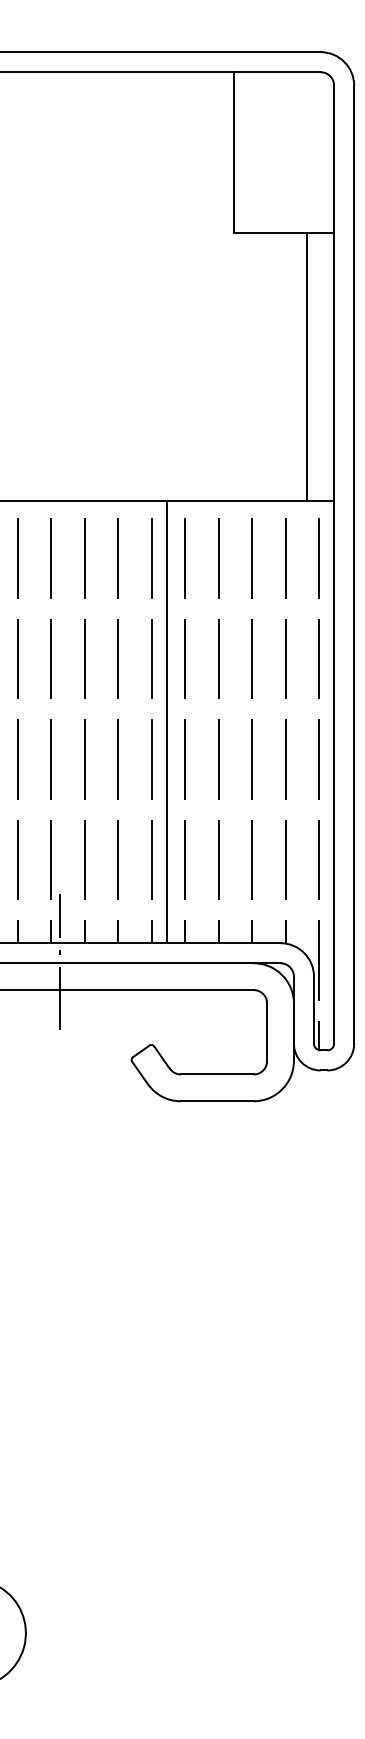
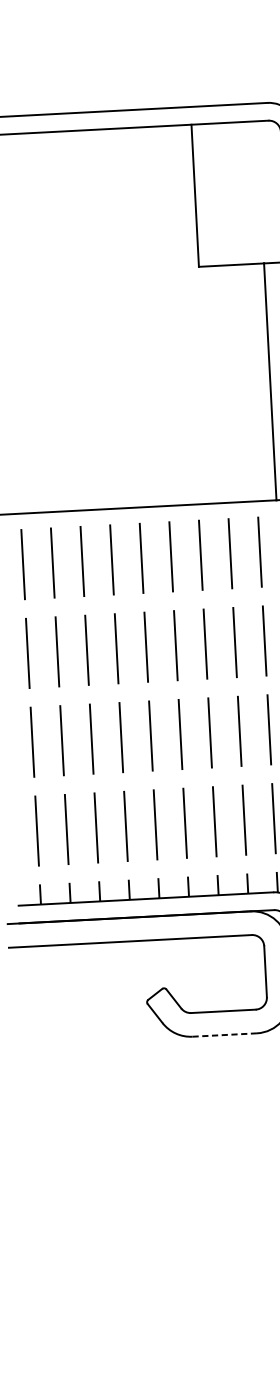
line: (166, 722) -> (162, 702), removed
line: (59, 961) -> (78, 918), removed
line: (217, 1101) -> (224, 1035), solid -> dashed

